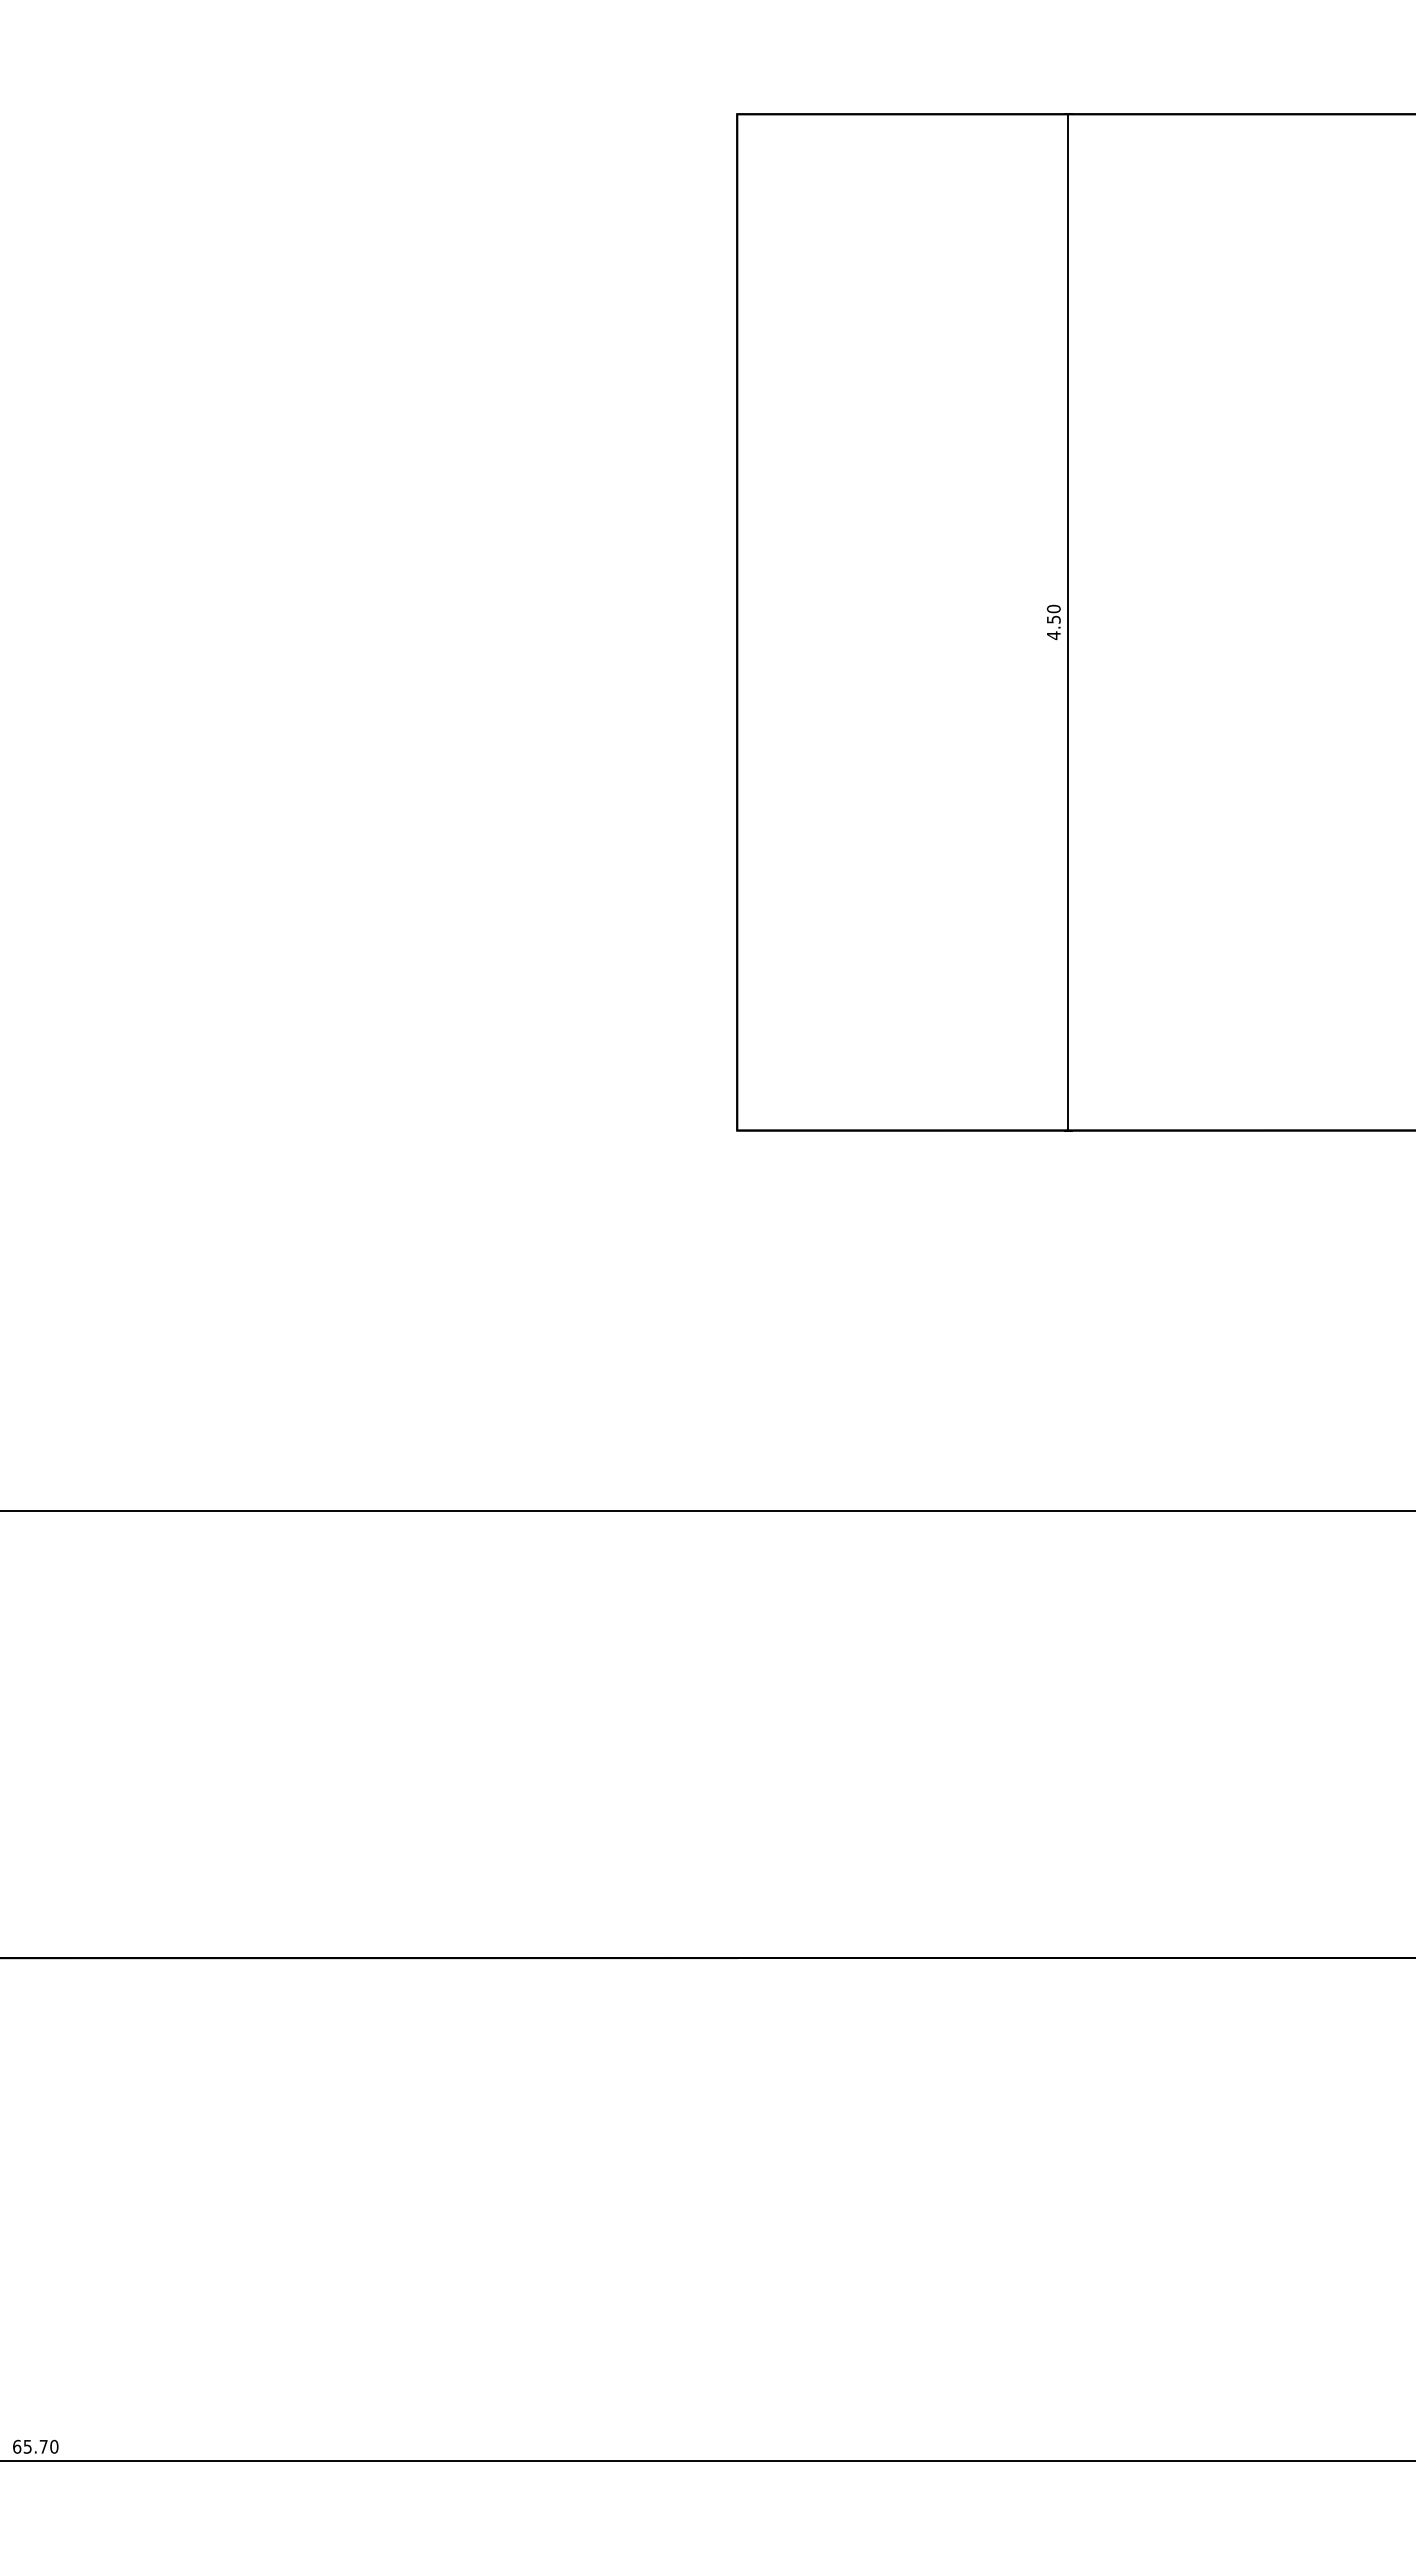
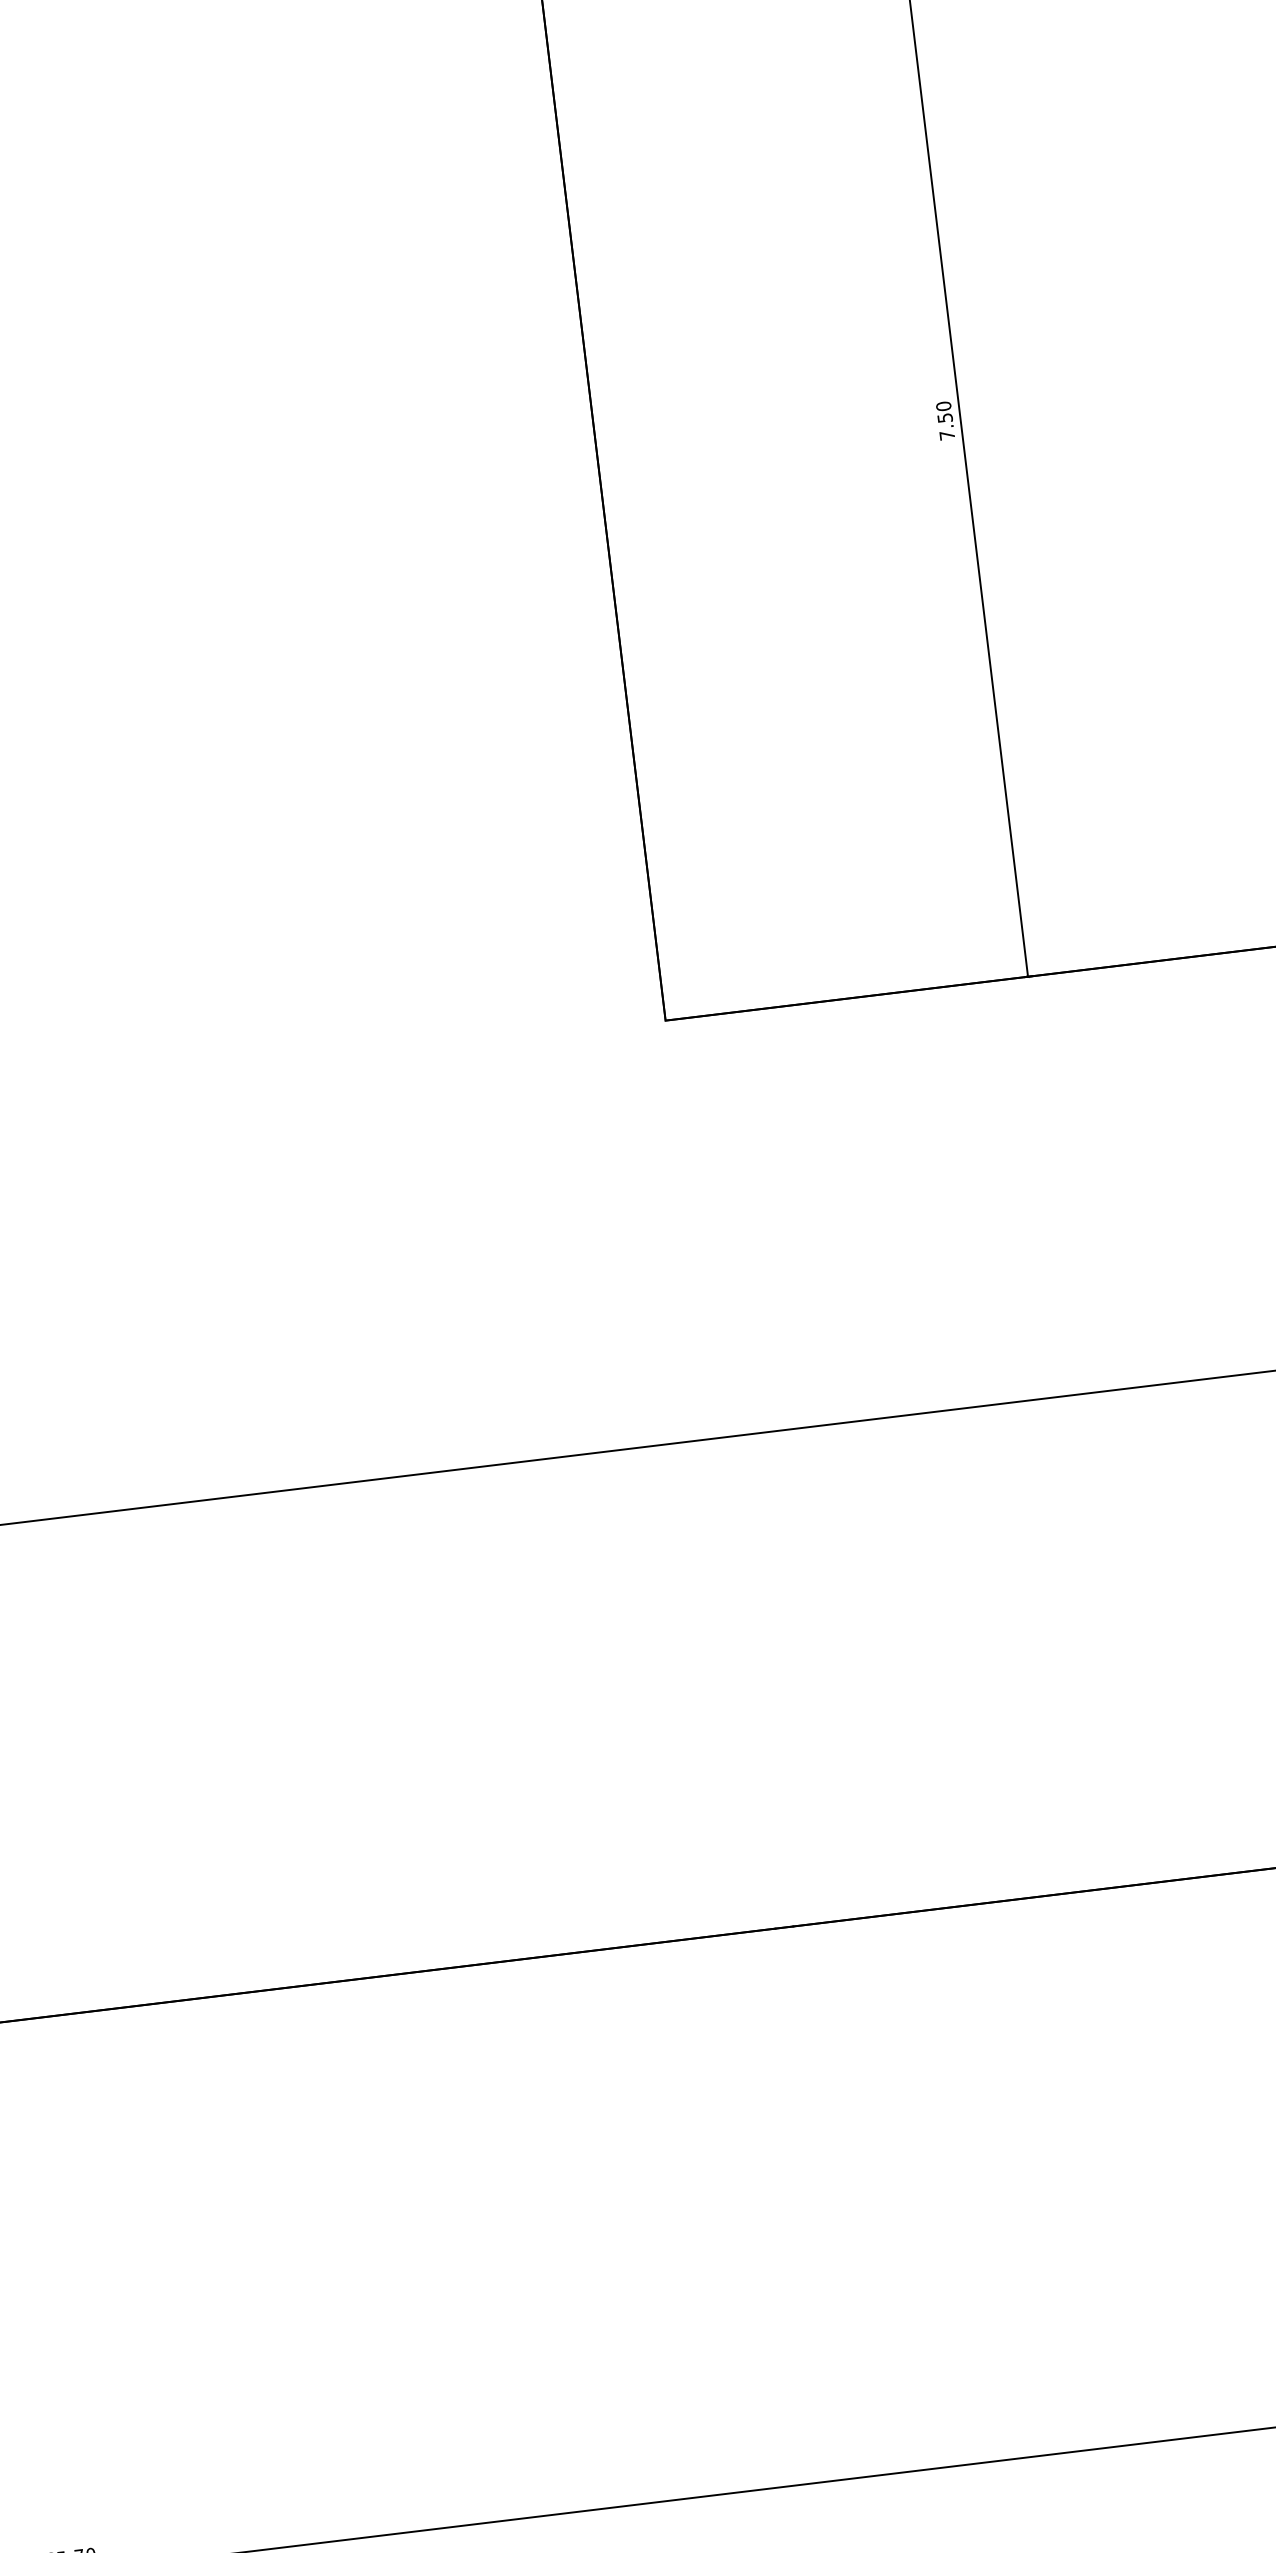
text: (1053, 635) -> (946, 435), 4.50 -> 7.50

